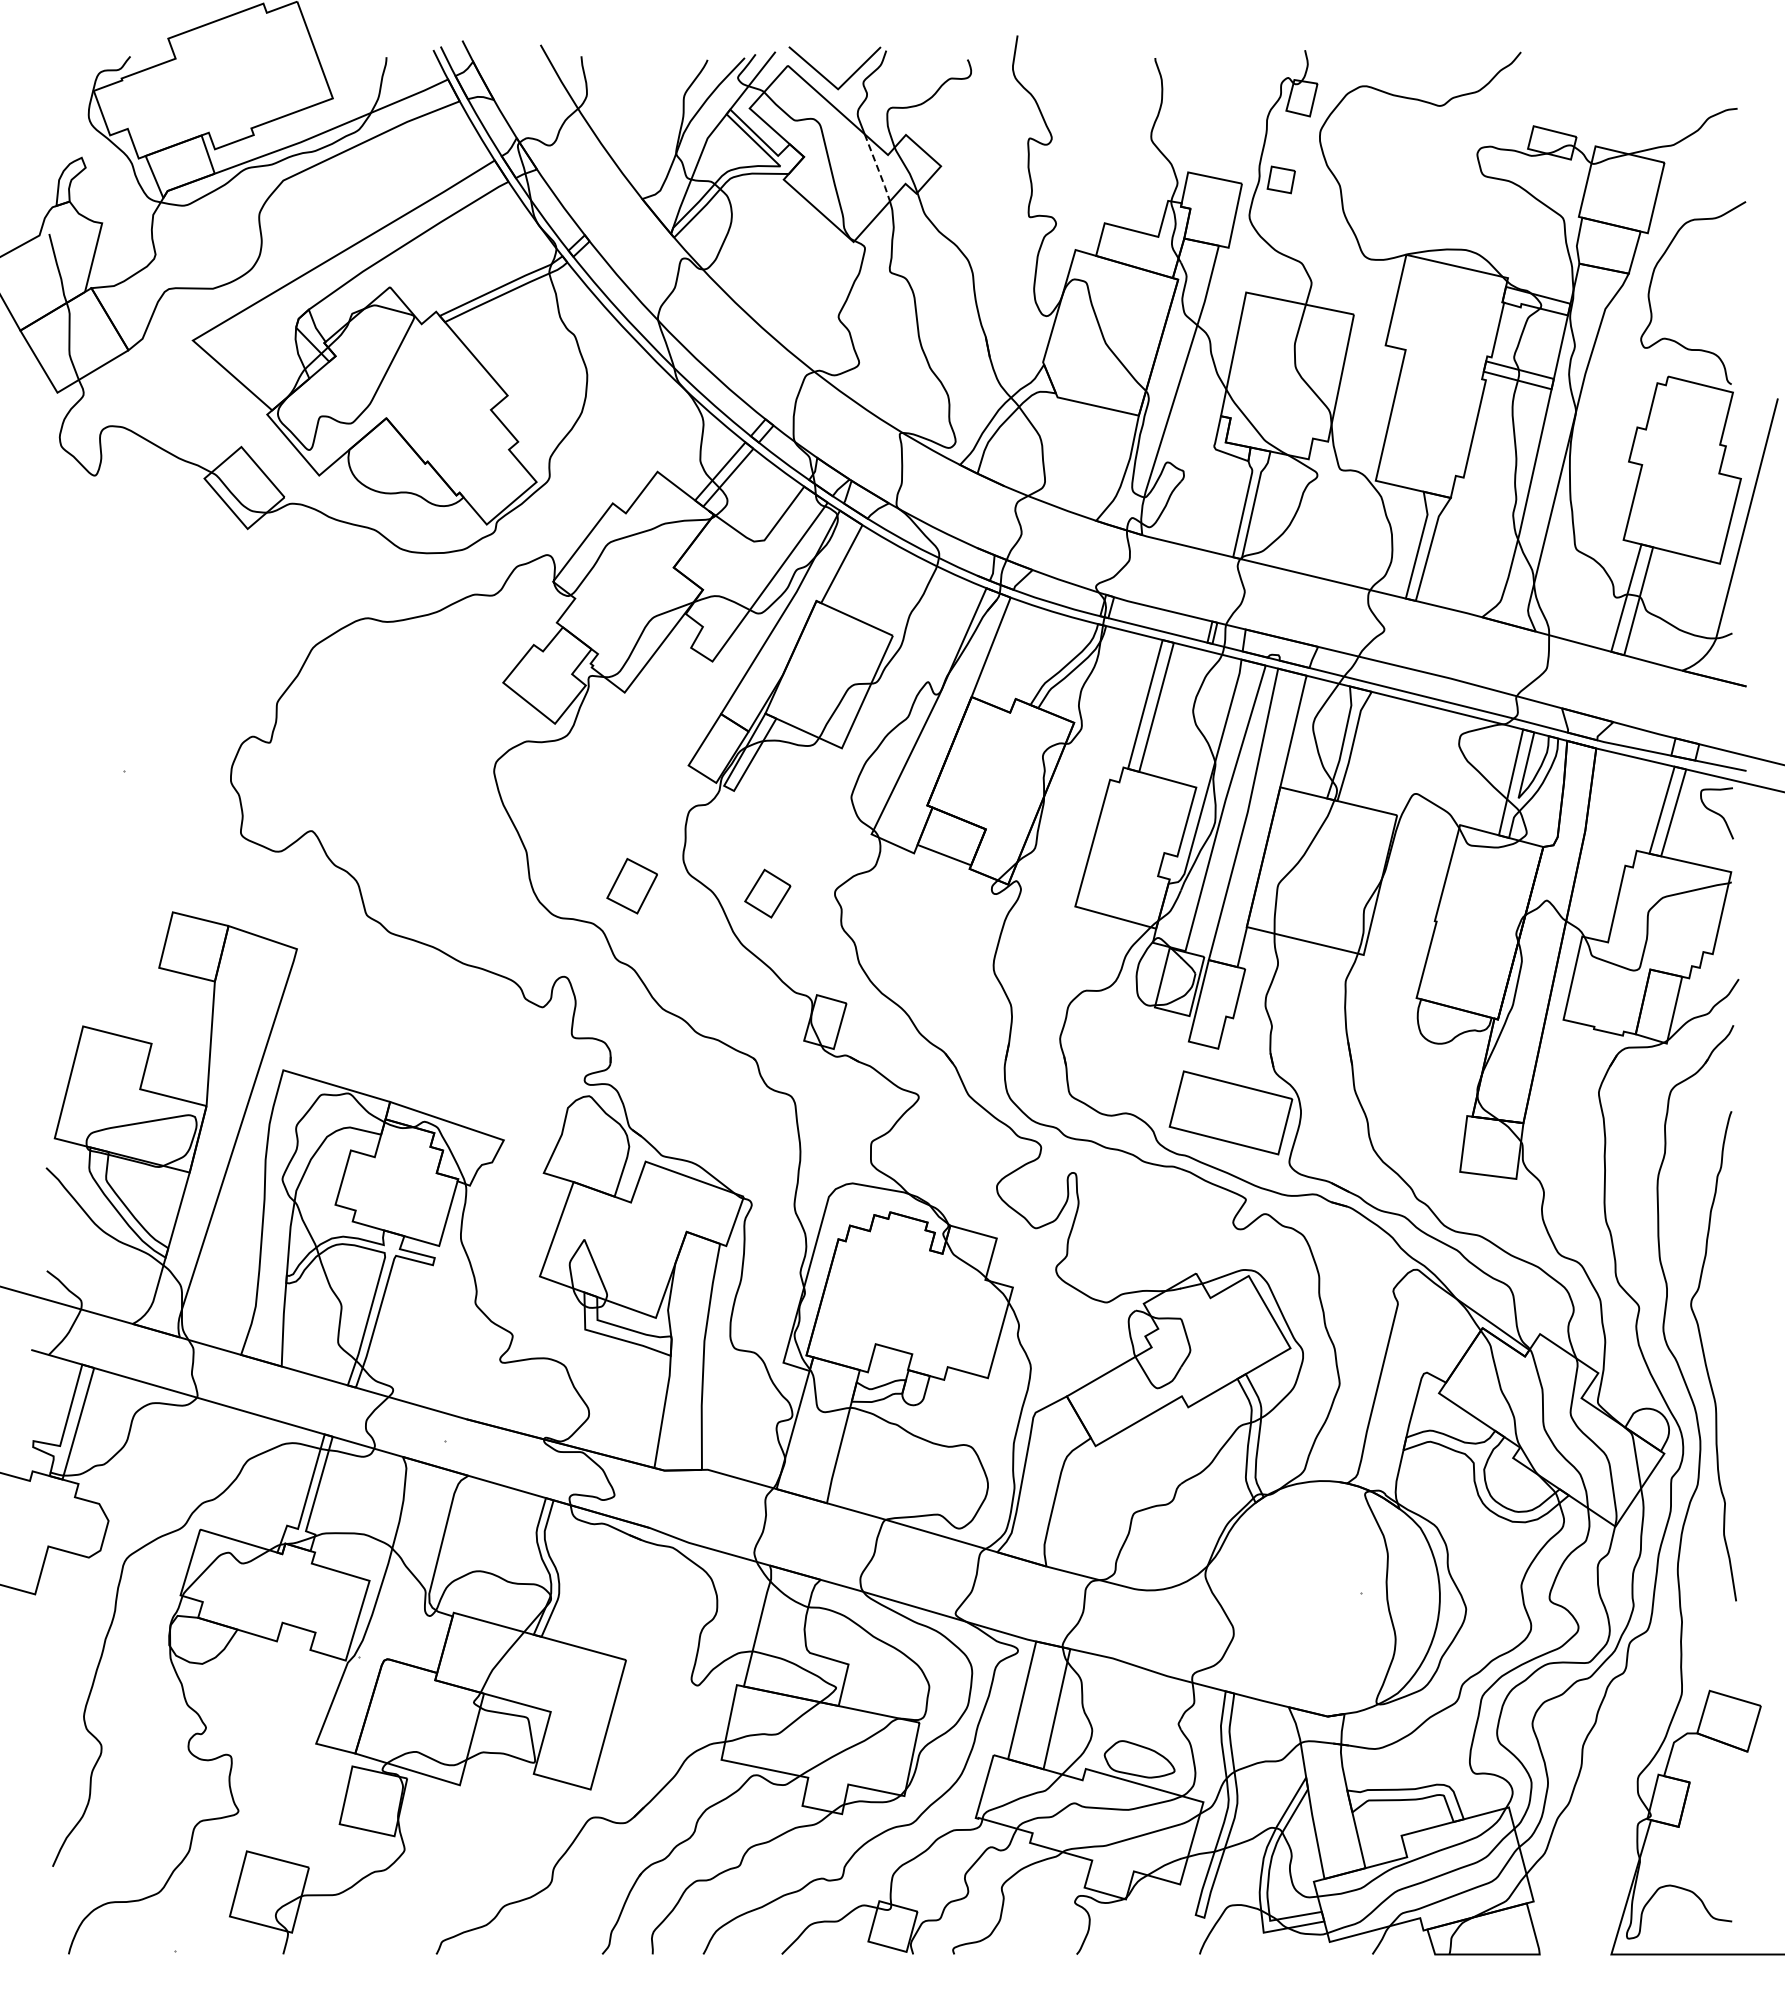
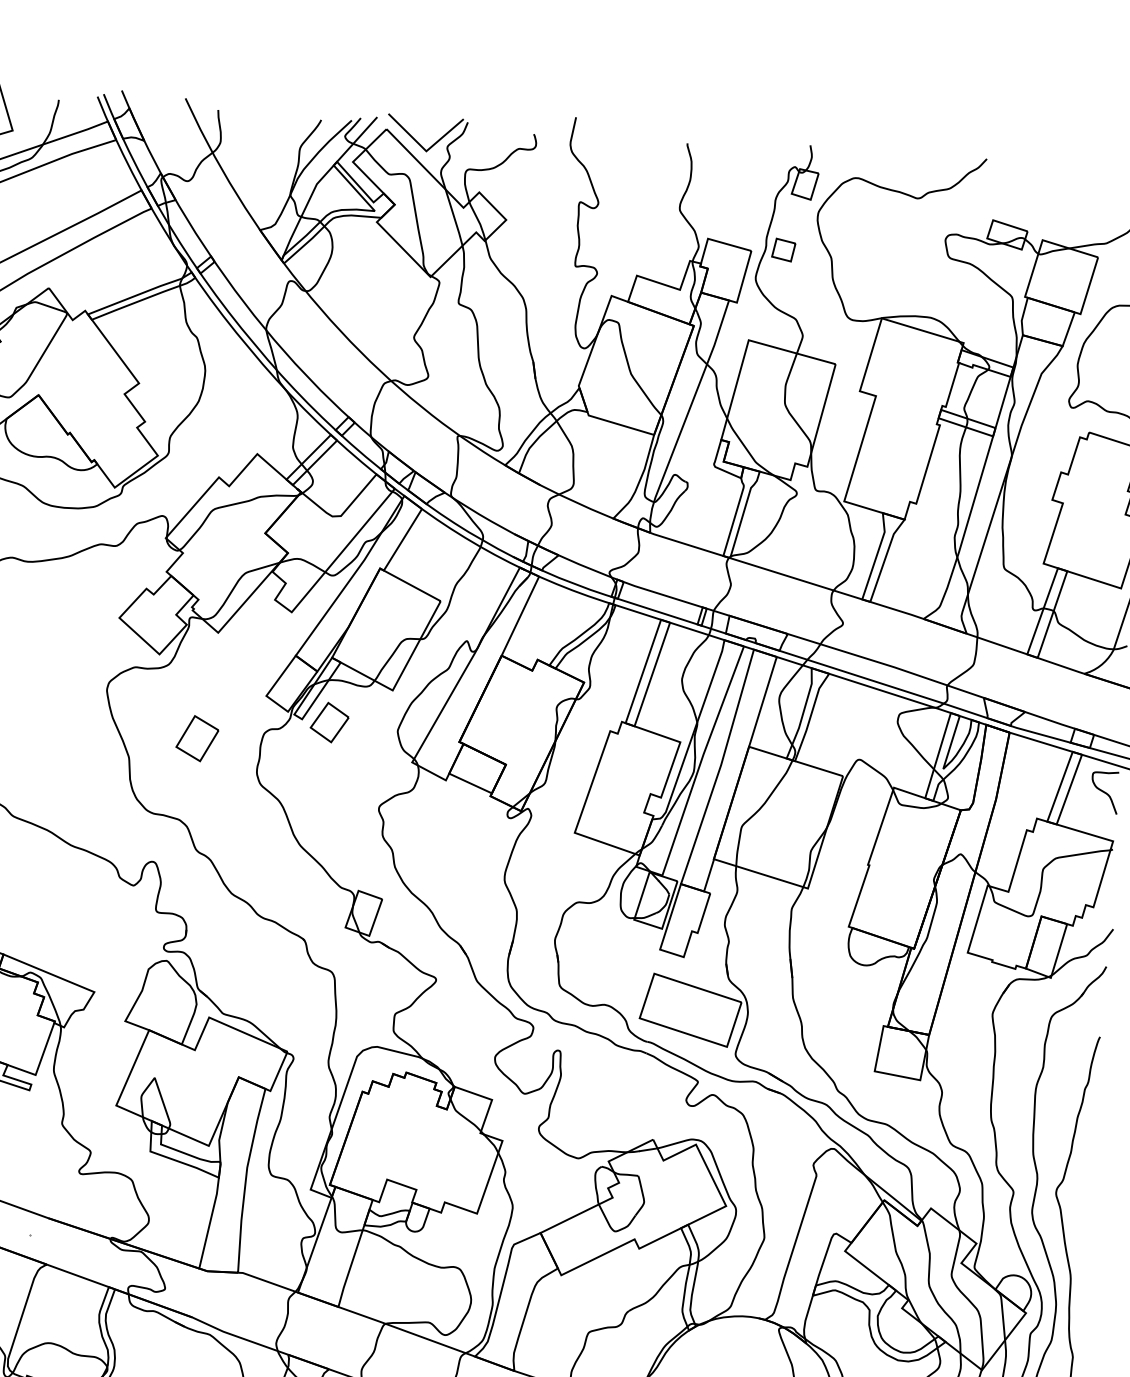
line: (878, 168) -> (454, 218), dashed -> solid
part: (631, 886) -> (196, 738), moved
part: (767, 893) -> (329, 722), moved

